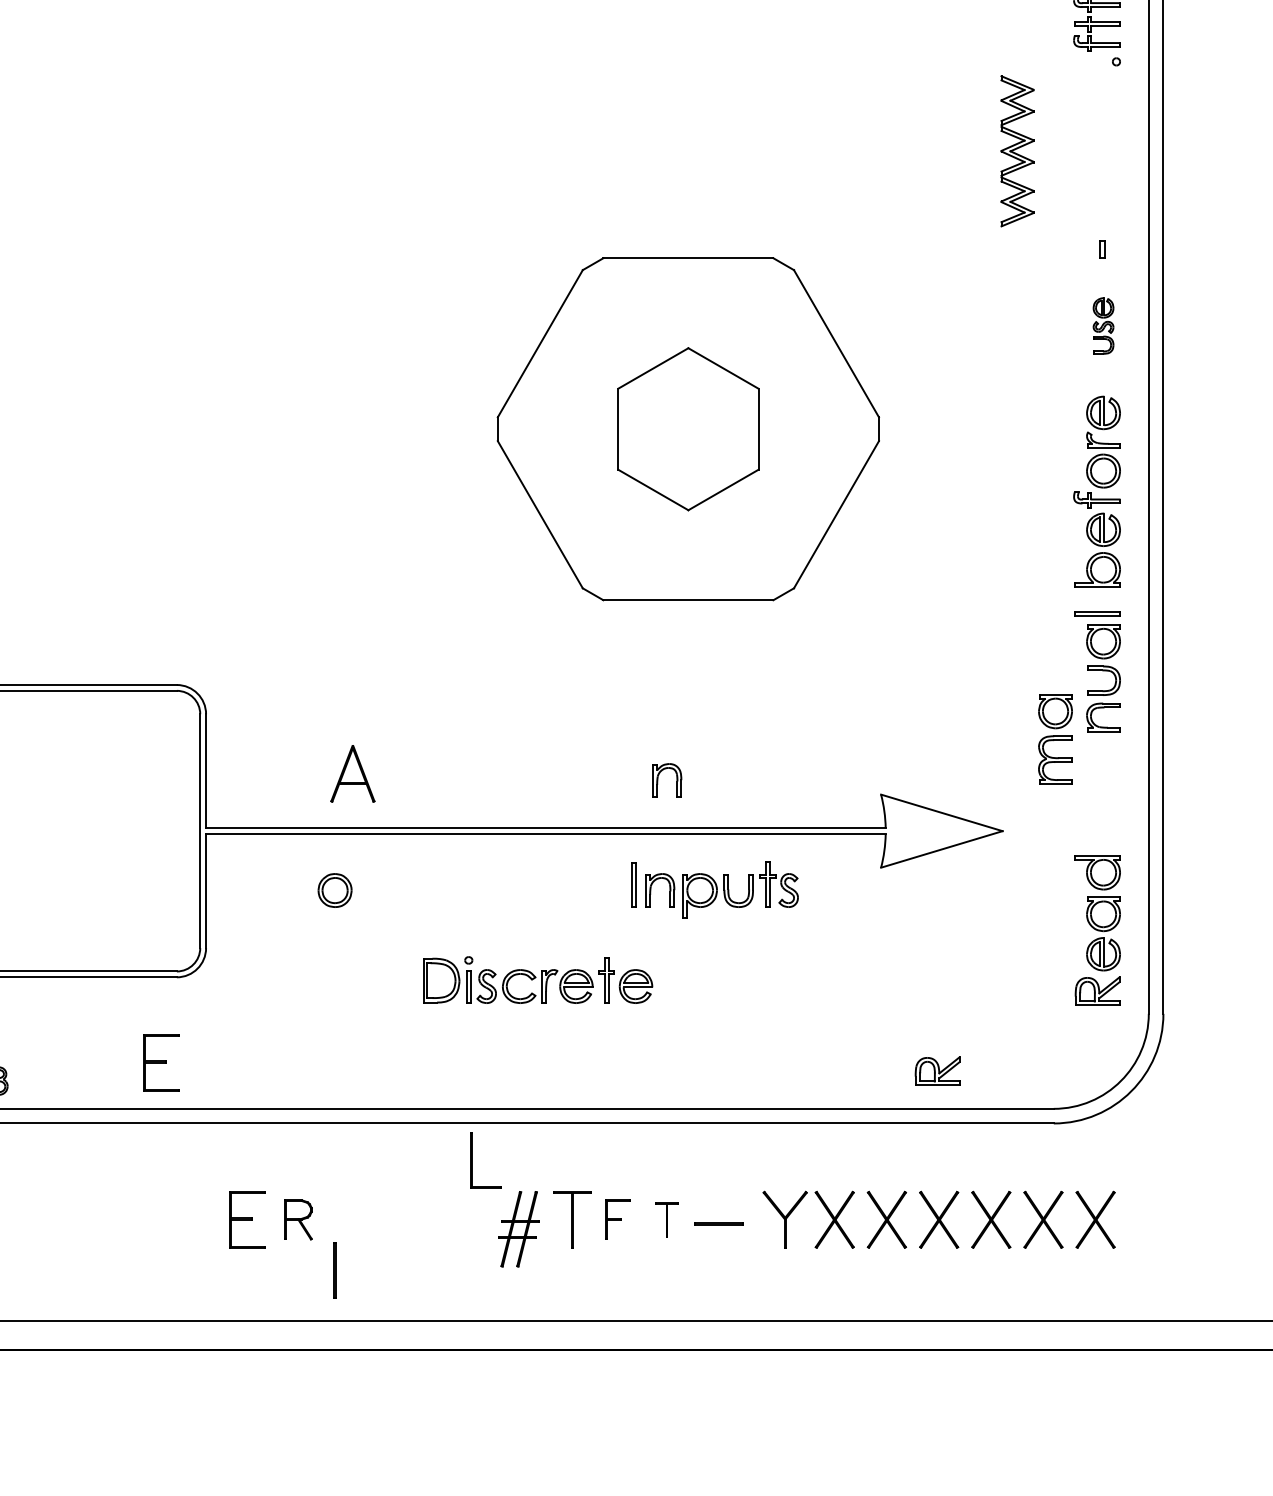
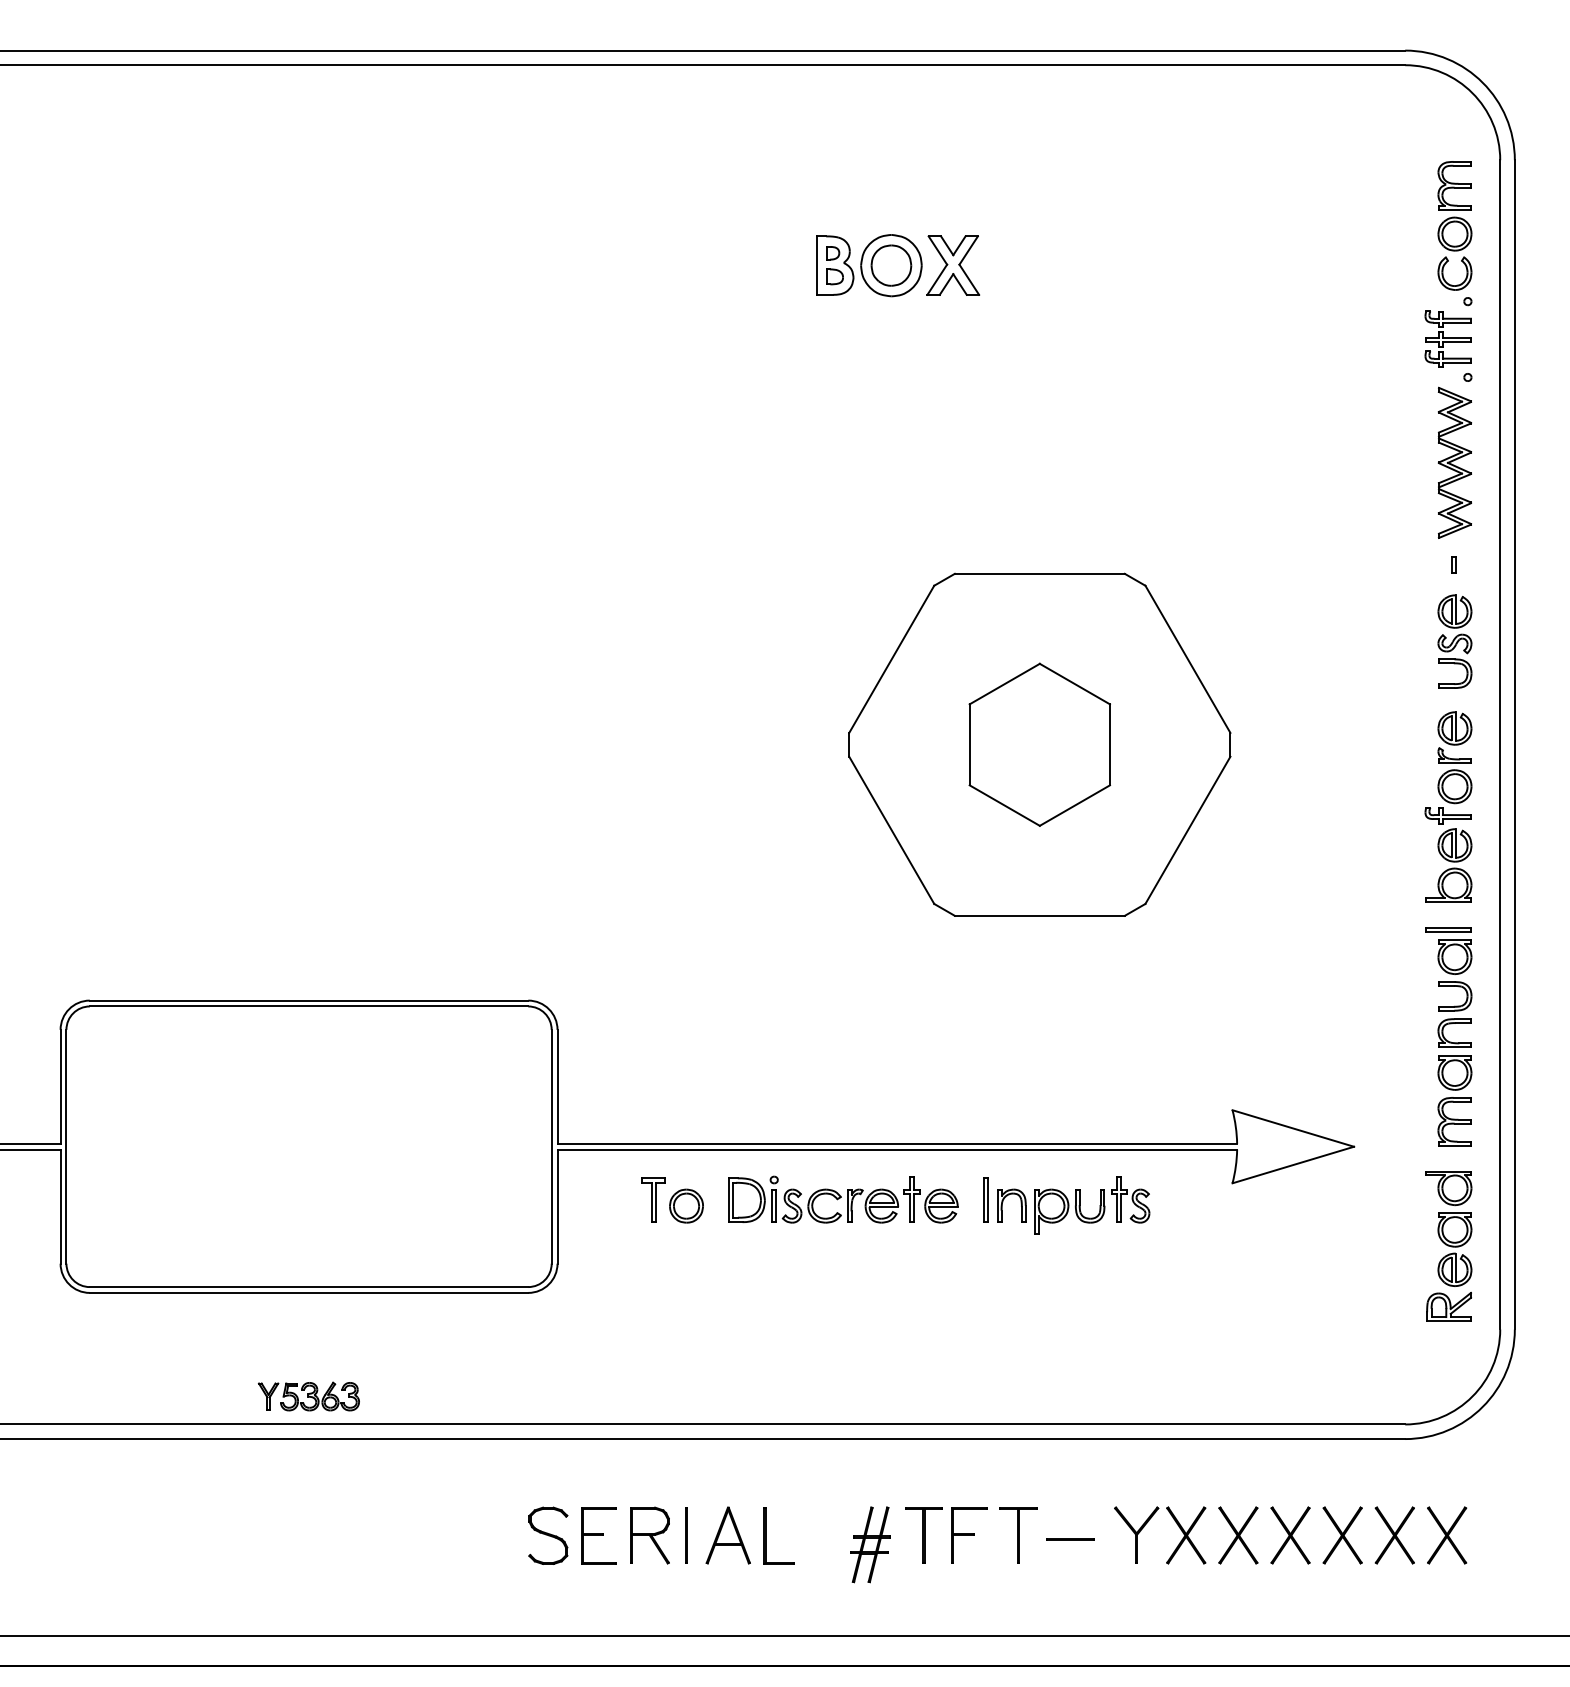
part: (1017, 150) -> (1454, 462), moved
part: (1103, 325) -> (1454, 641), size x1.67
part: (1055, 738) -> (1454, 1100), moved
part: (352, 773) -> (727, 1535), moved
part: (659, 776) -> (1010, 1092), removed
part: (302, 883) -> (653, 1199), added
part: (538, 979) -> (843, 1199), moved
part: (161, 1062) -> (512, 1378), removed
part: (937, 1070) -> (1288, 1386), removed
part: (473, 1159) -> (766, 1535), moved
part: (197, 1219) -> (548, 1535), added
part: (298, 1219) -> (649, 1535), size x1.43
part: (618, 1219) -> (969, 1535), size x1.43
part: (667, 1219) -> (1018, 1535), size x1.67
line: (335, 1269) -> (686, 1535), moved

